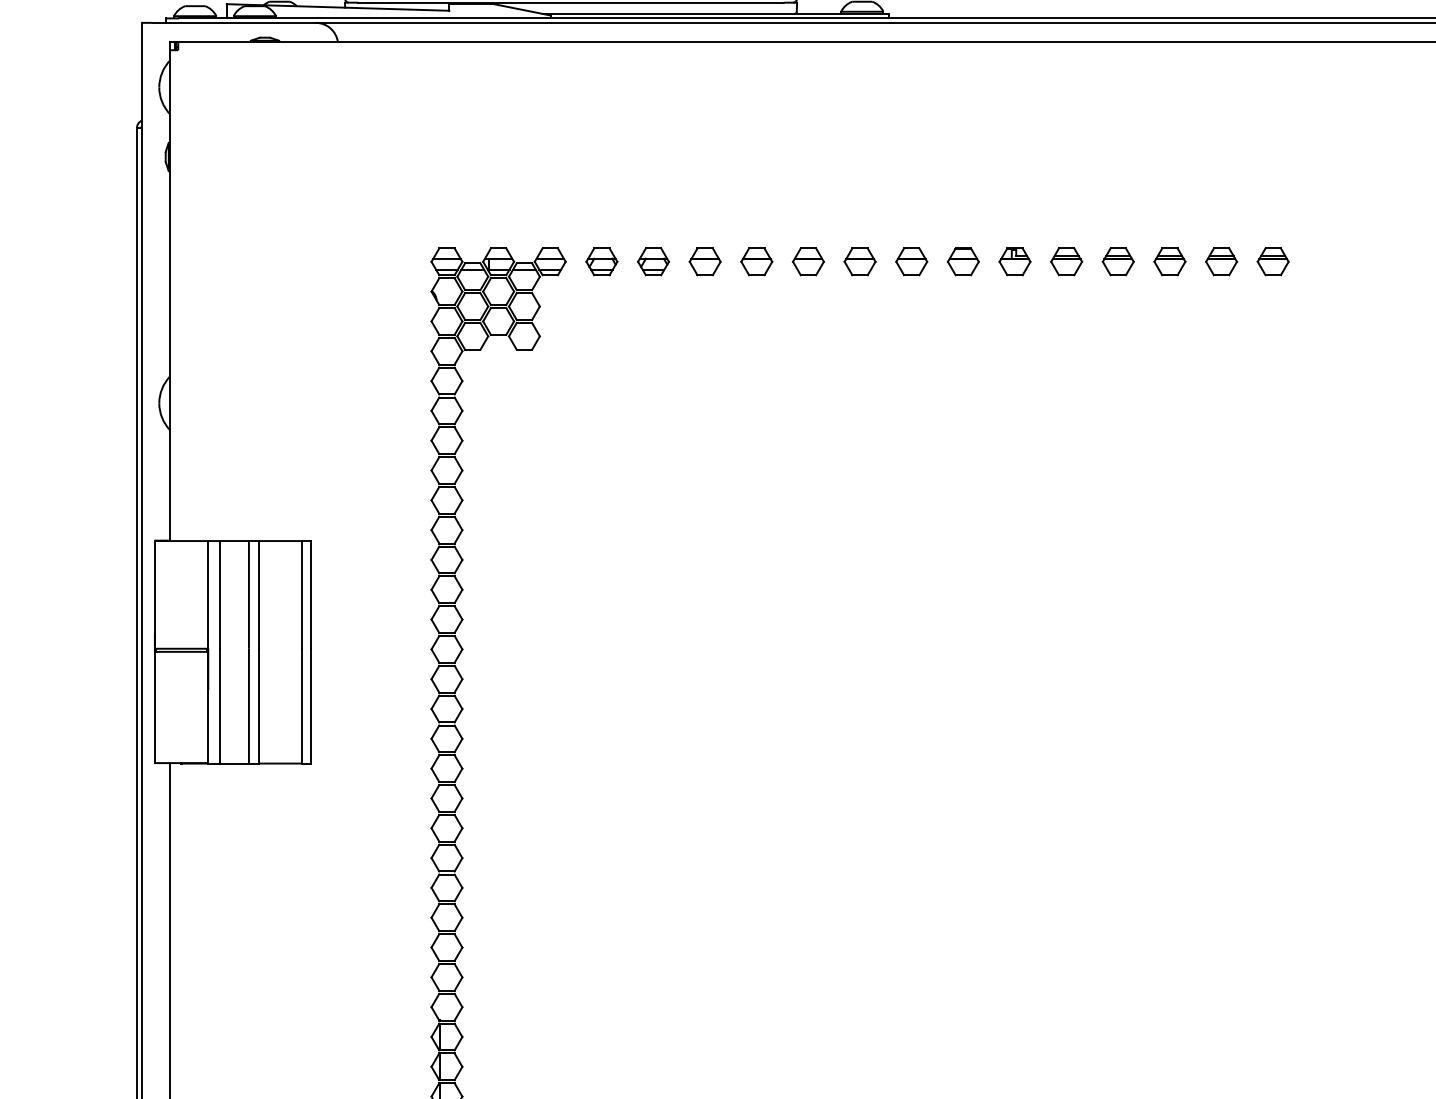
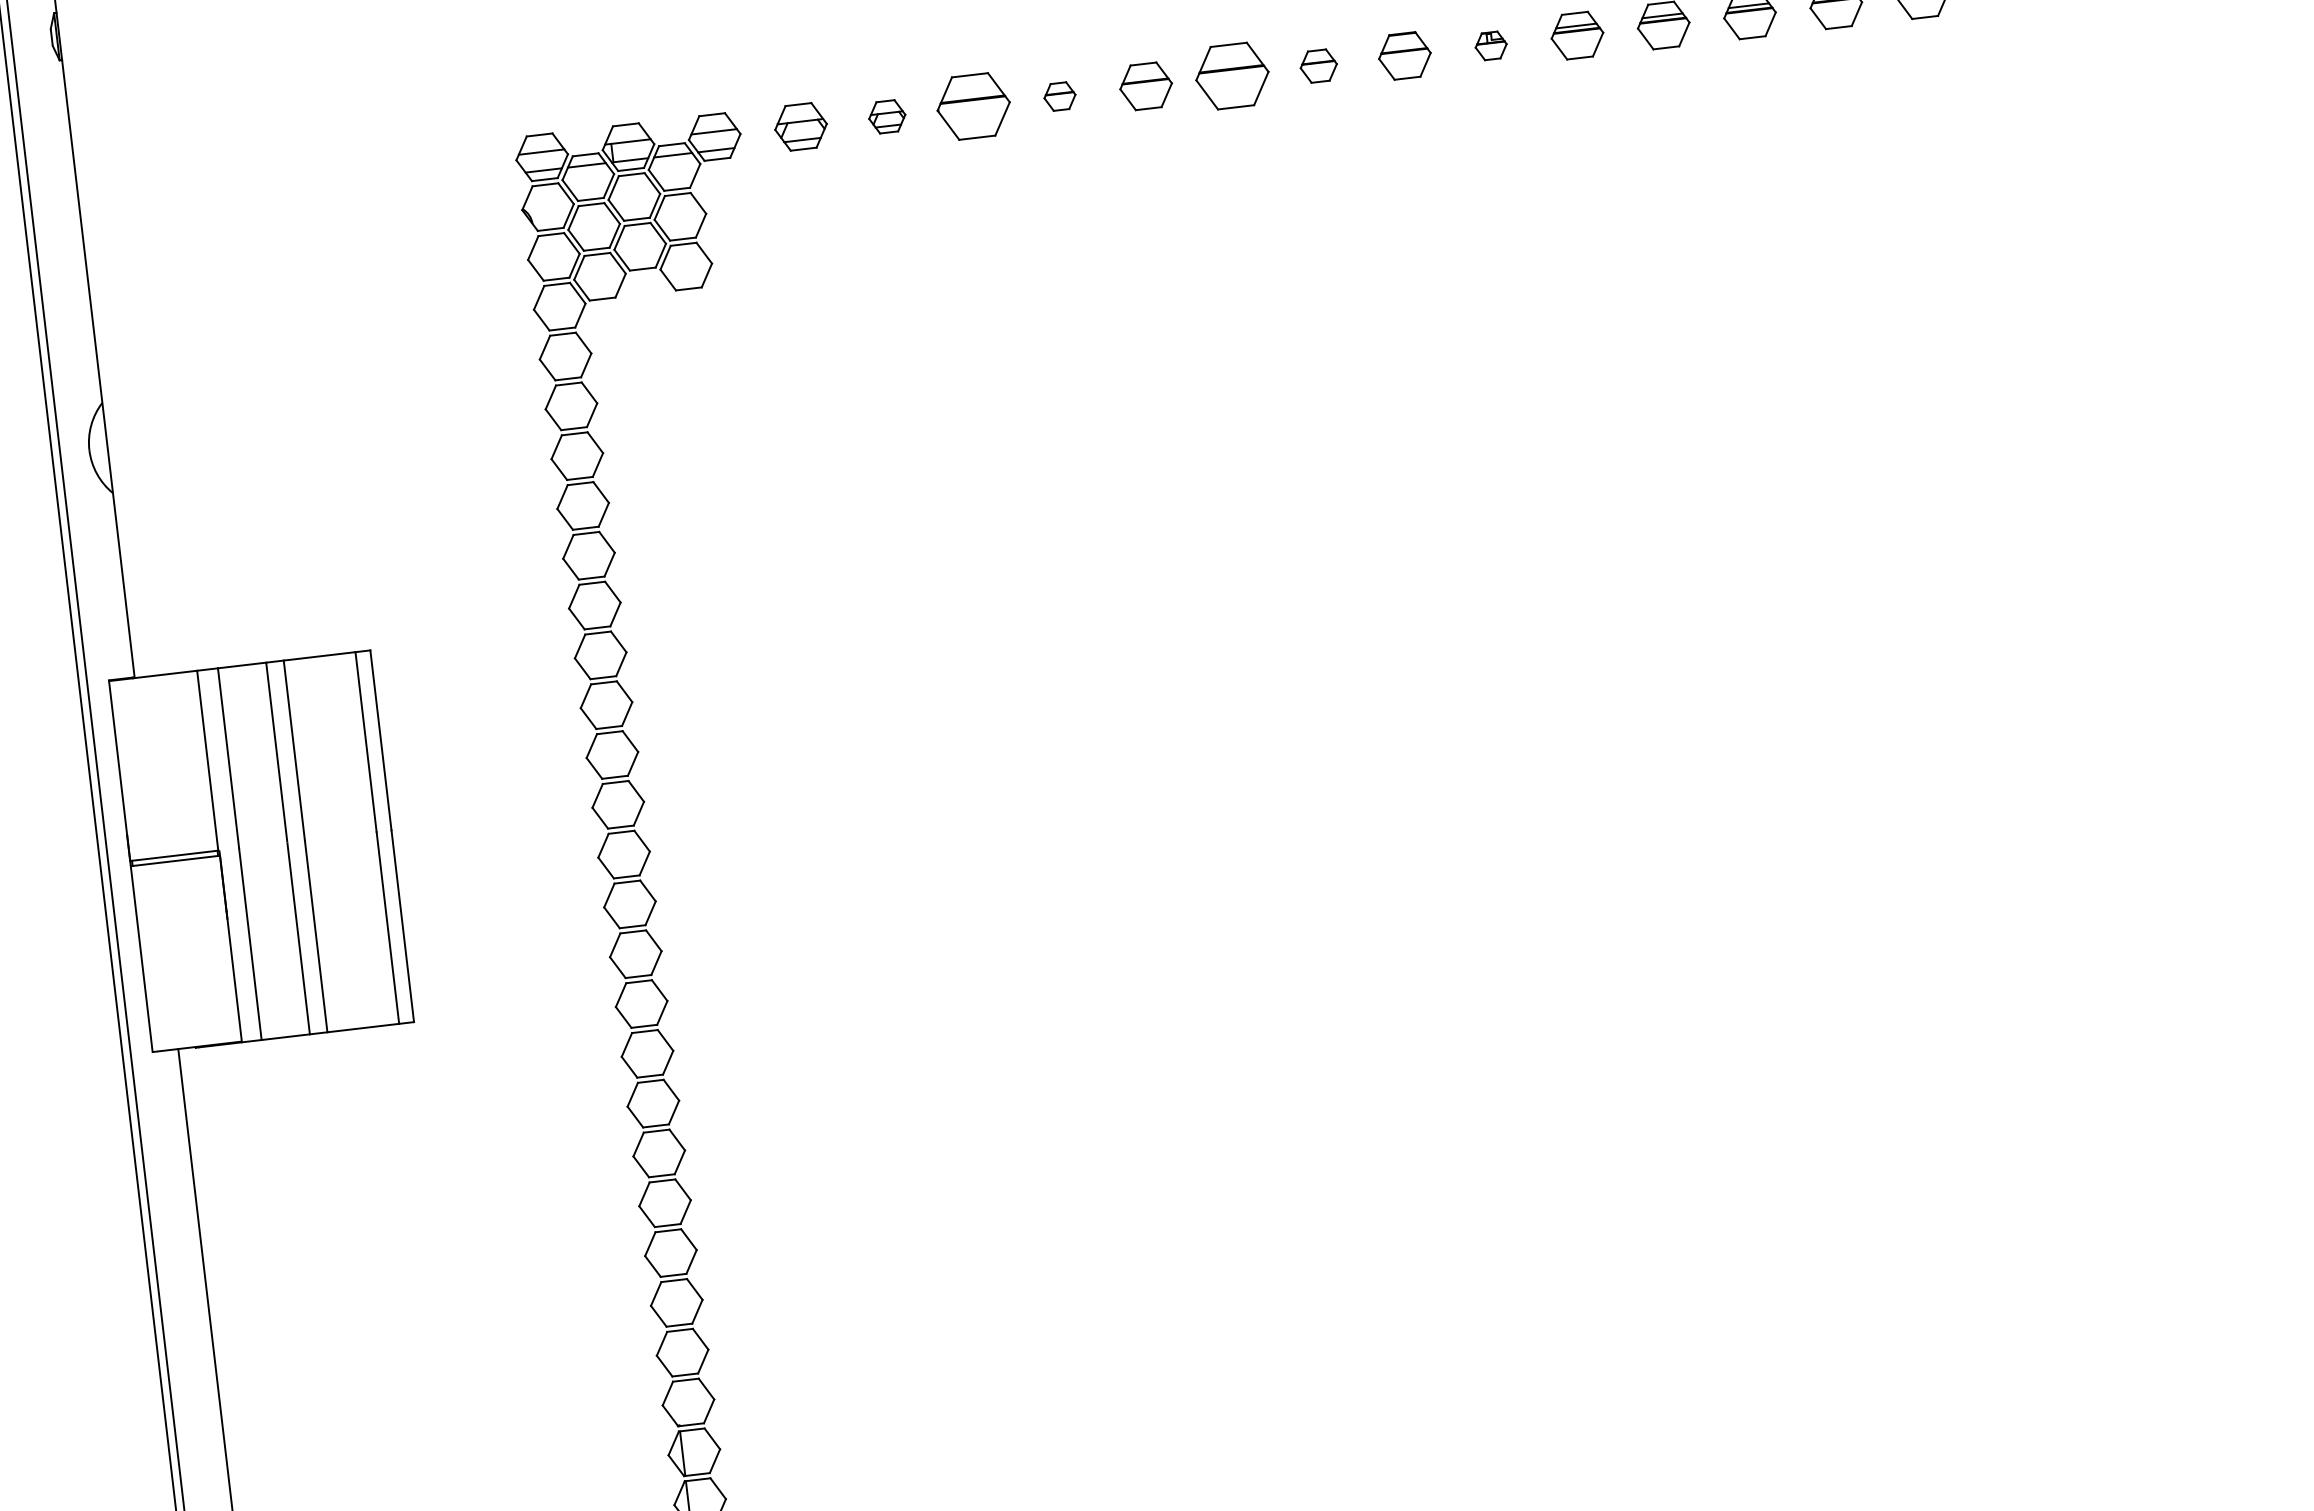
part: (653, 261) -> (887, 116), size x0.7
part: (704, 261) -> (972, 106), size x1.4
part: (756, 261) -> (1059, 96), size x0.6
part: (859, 261) -> (1231, 75), size x1.4
part: (911, 261) -> (1318, 65), size x0.7
part: (1014, 261) -> (1490, 45), size x0.6

